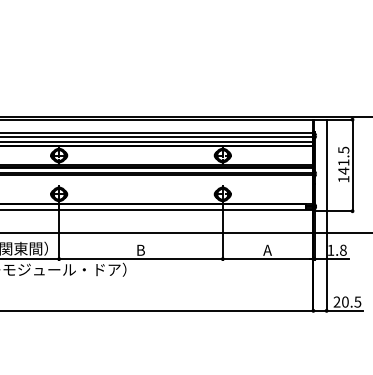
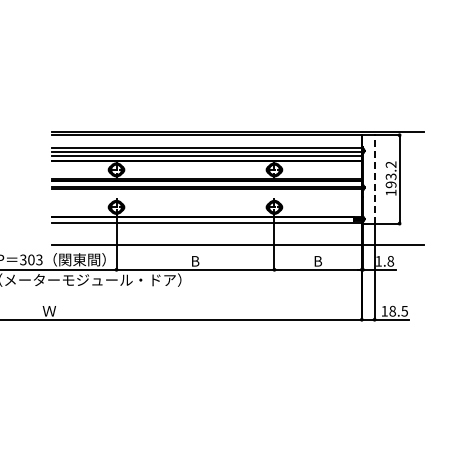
text: (343, 160) -> (390, 174), 141.5 -> 193.2
line: (326, 164) -> (374, 178), solid -> dashed
text: (267, 250) -> (317, 261), A -> B
text: (341, 301) -> (388, 310), 20.5 -> 18.5

